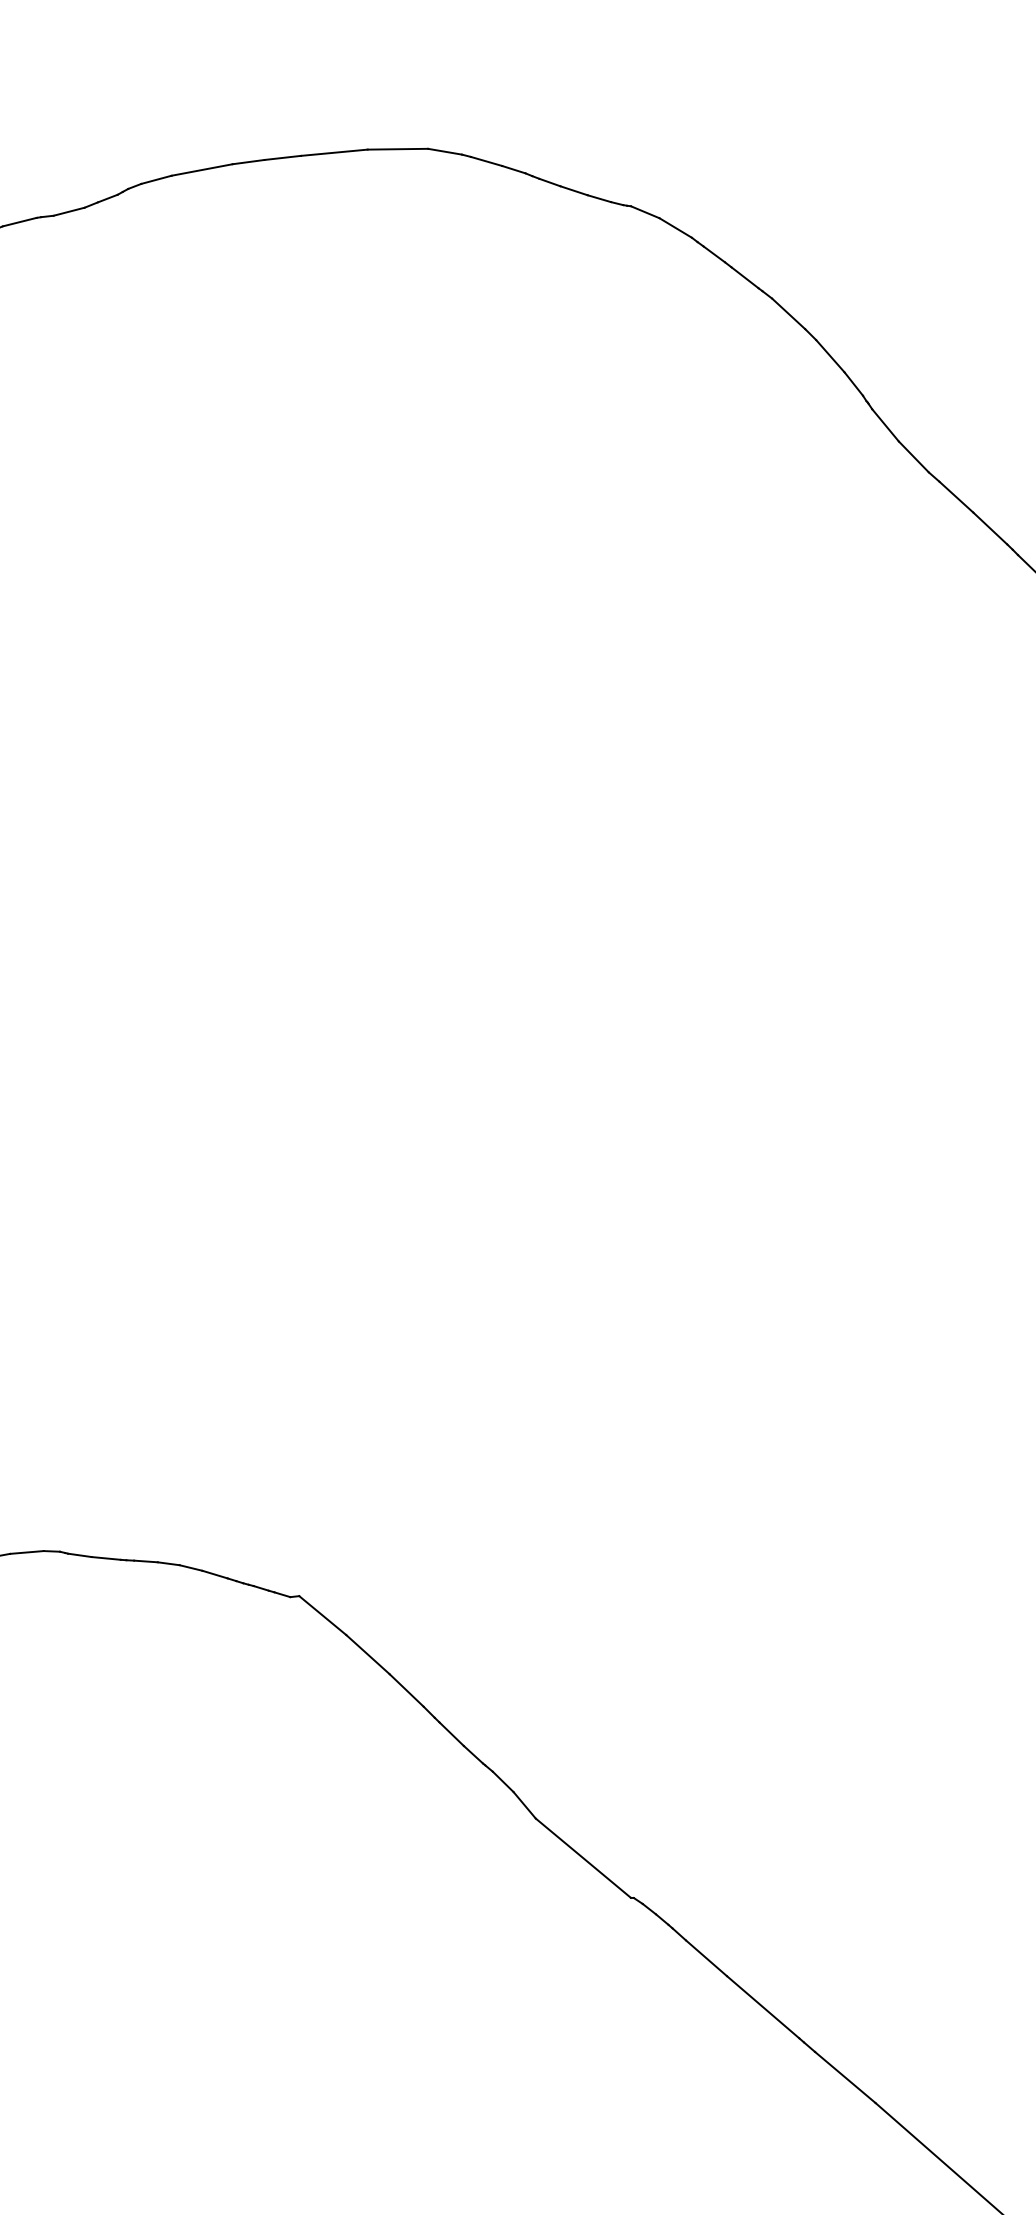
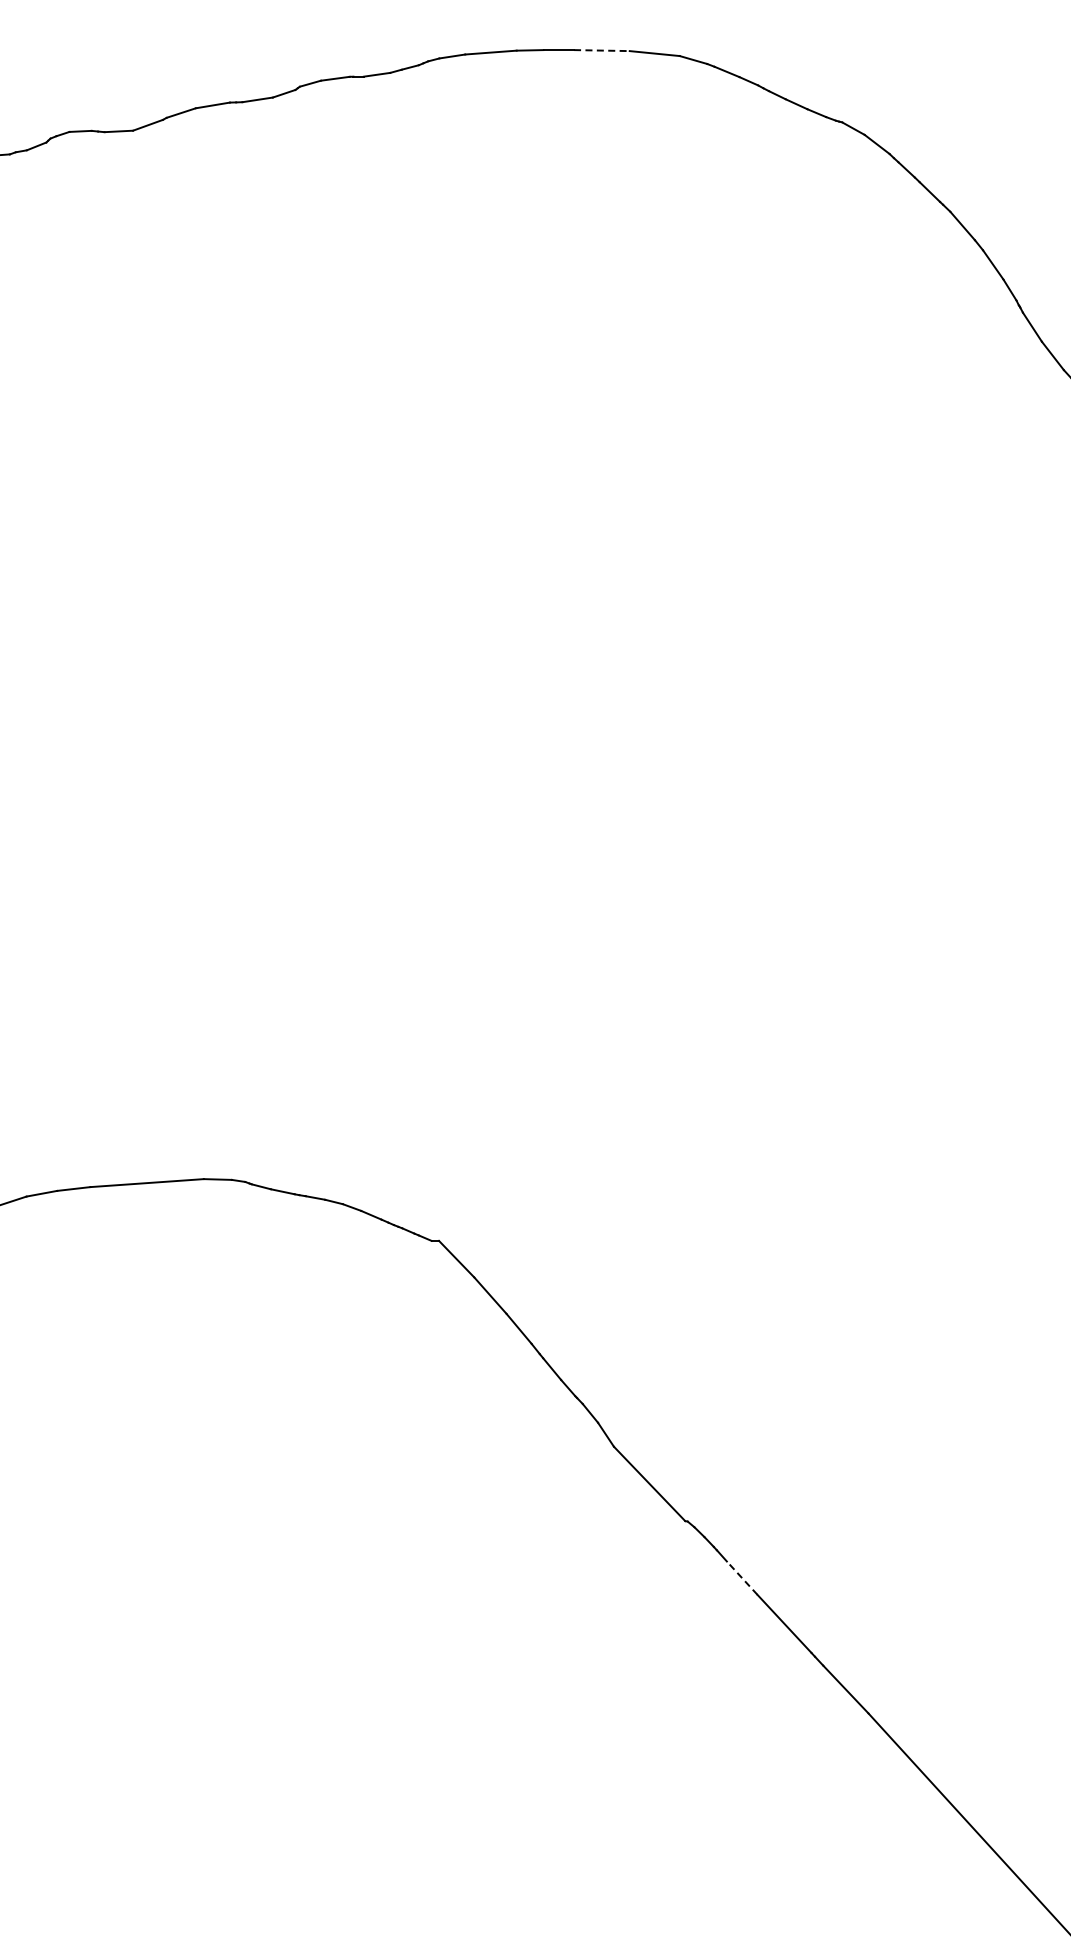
line: (333, 152) -> (601, 50), solid -> dashed
line: (706, 1958) -> (742, 1578), solid -> dashed

